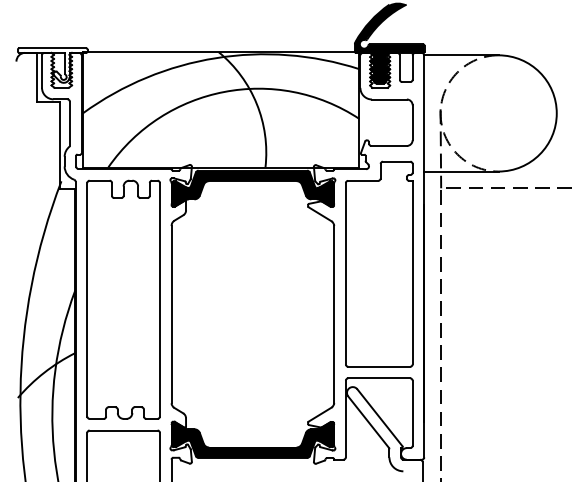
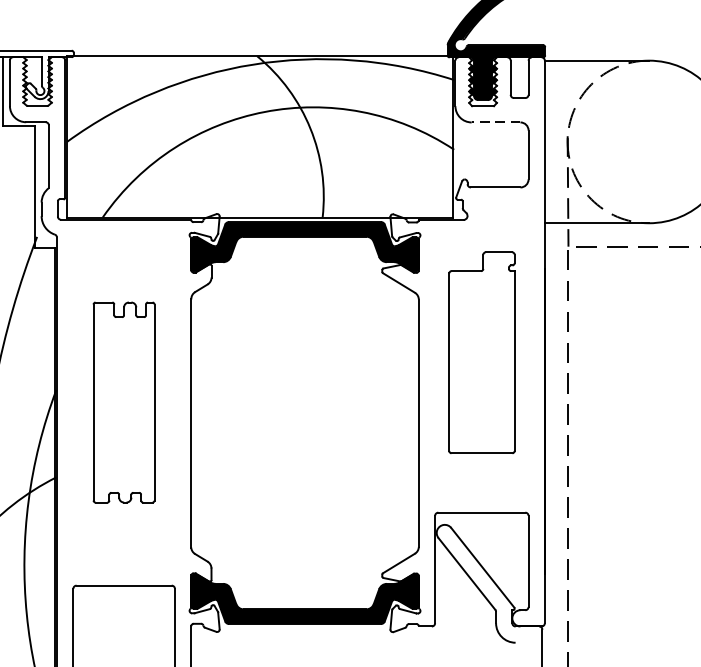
line: (388, 99) -> (494, 122), solid -> dashed
part: (379, 263) -> (482, 351), size x0.7
part: (123, 299) -> (123, 402), size x0.6

